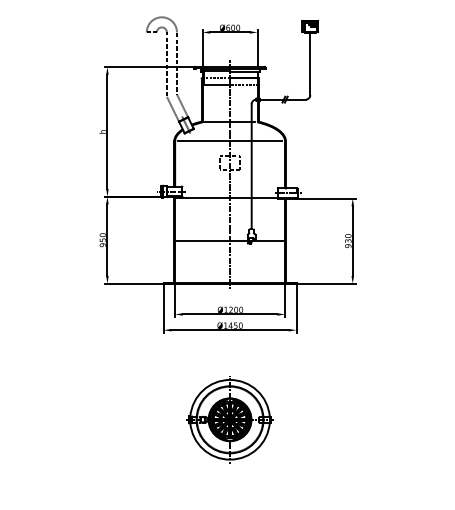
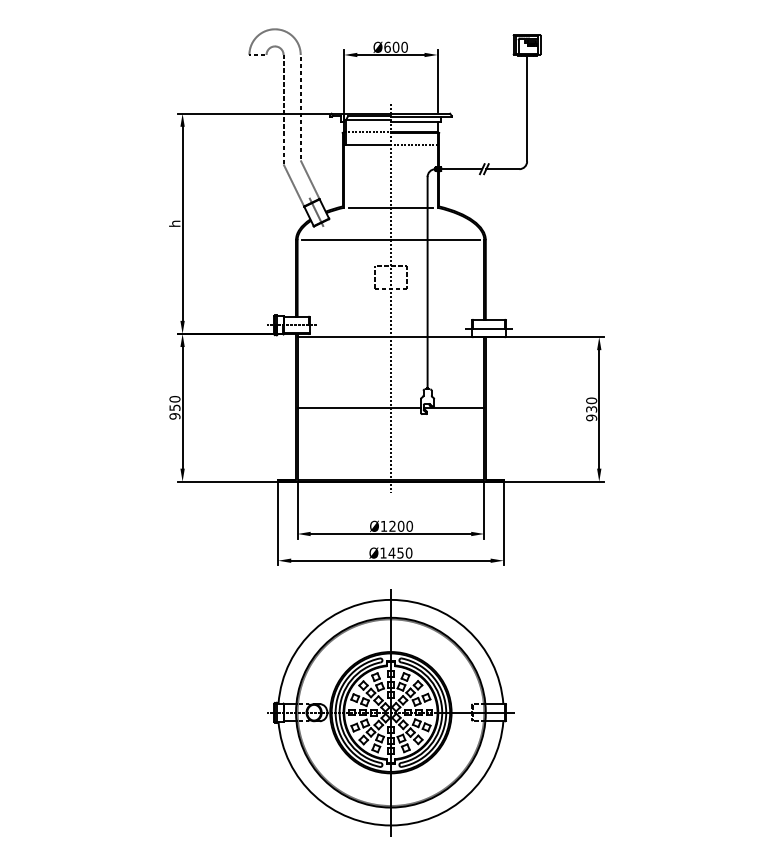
part: (229, 419) -> (389, 712), size x1.67

